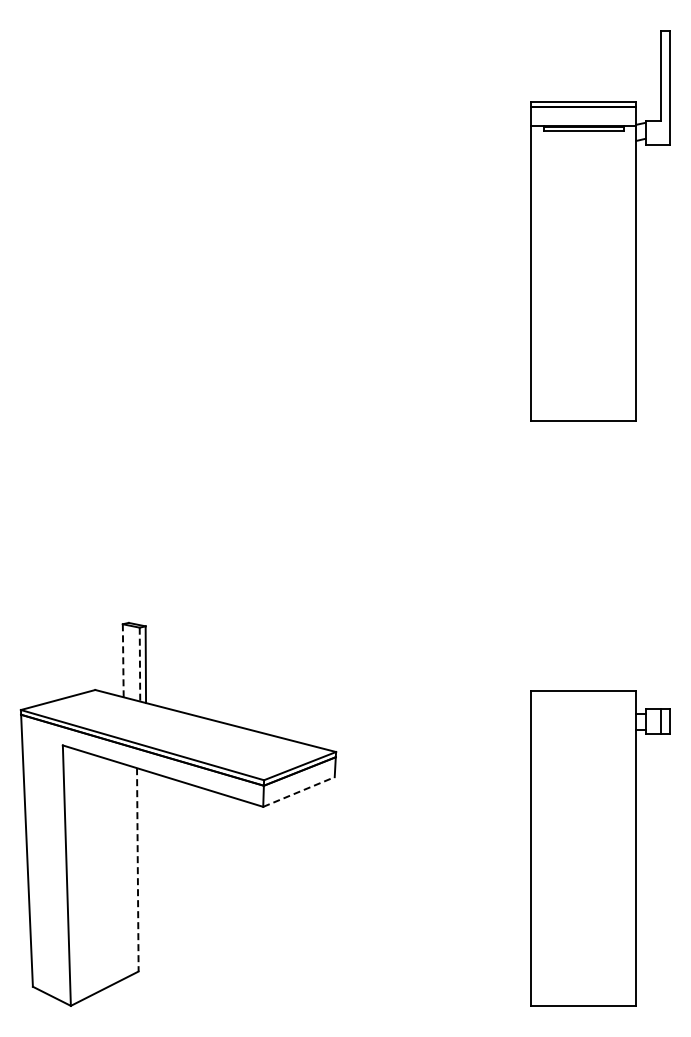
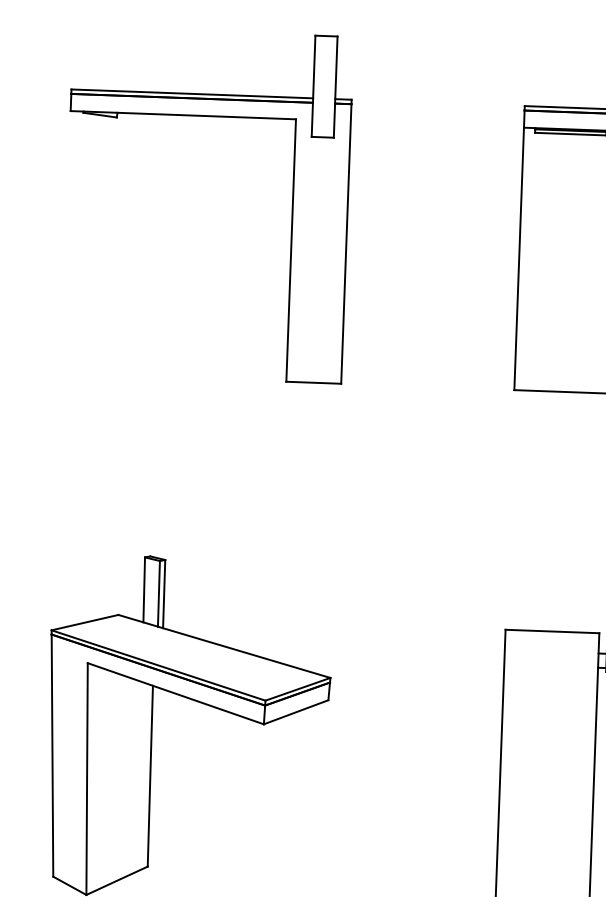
part: (273, 225) -> (291, 207), added
line: (123, 660) -> (144, 589), dashed -> solid
line: (139, 664) -> (158, 593), dashed -> solid
line: (298, 792) -> (295, 712), dashed -> solid
line: (137, 869) -> (150, 775), dashed -> solid

